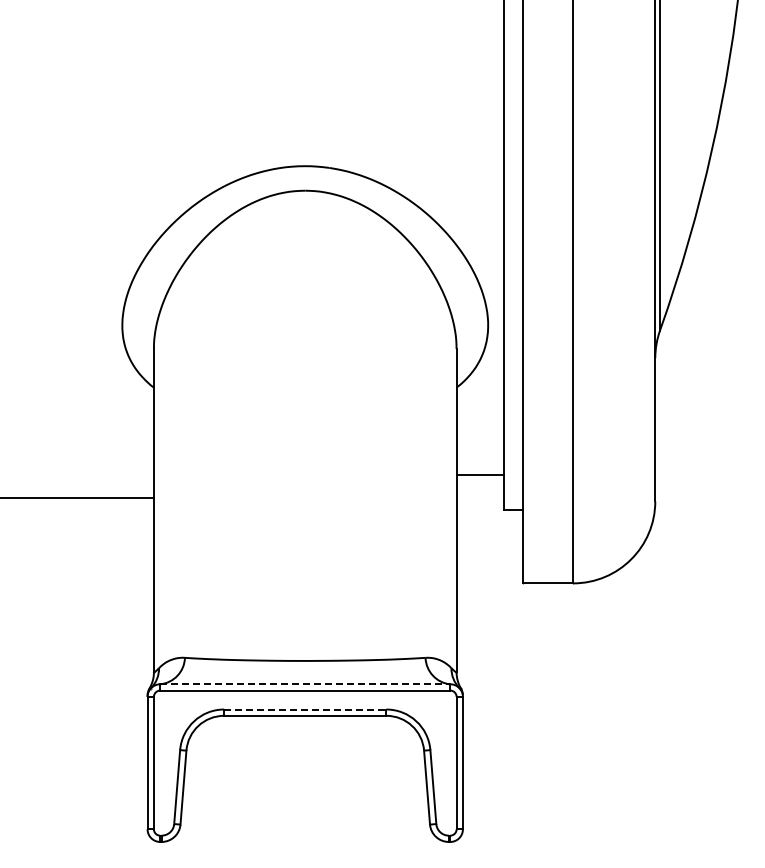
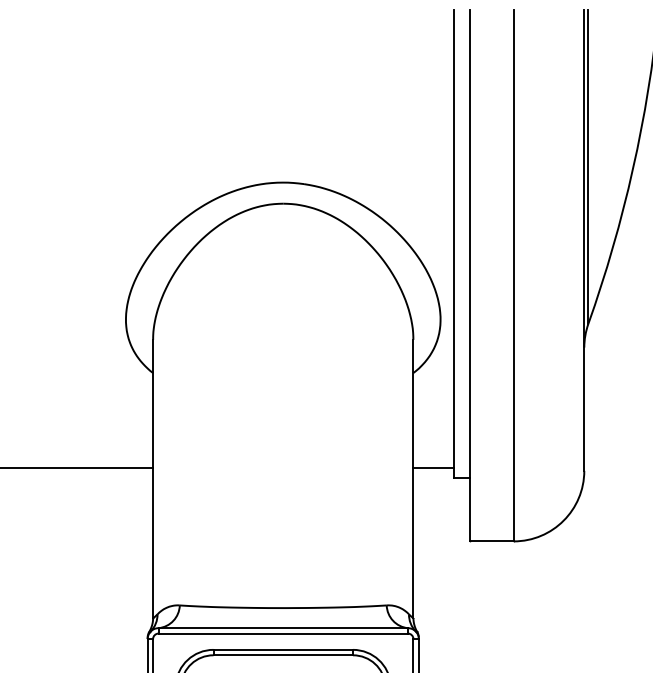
line: (479, 475) -> (433, 468), moved
line: (305, 684) -> (283, 628), dashed -> solid
line: (305, 709) -> (283, 649), dashed -> solid

